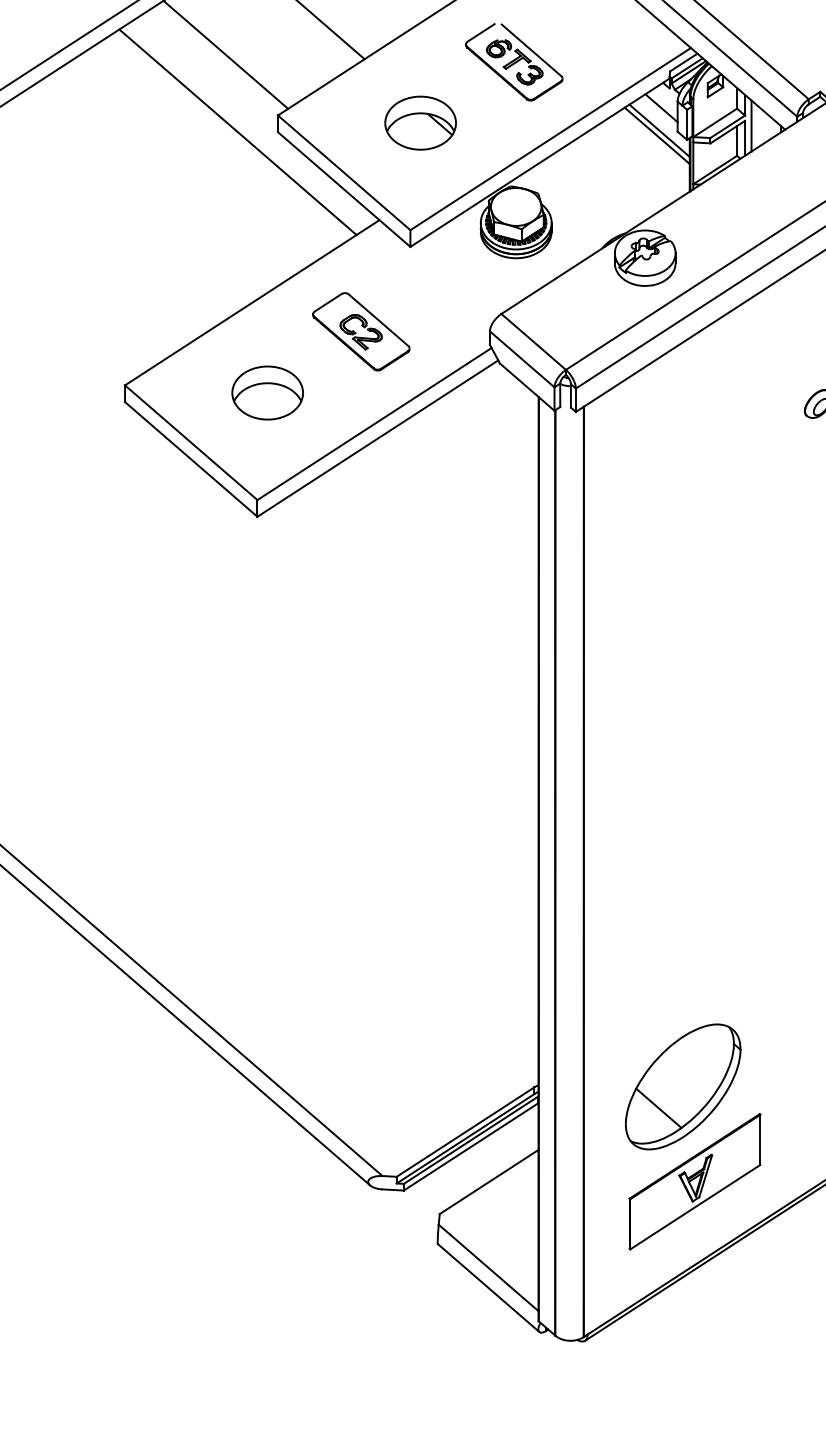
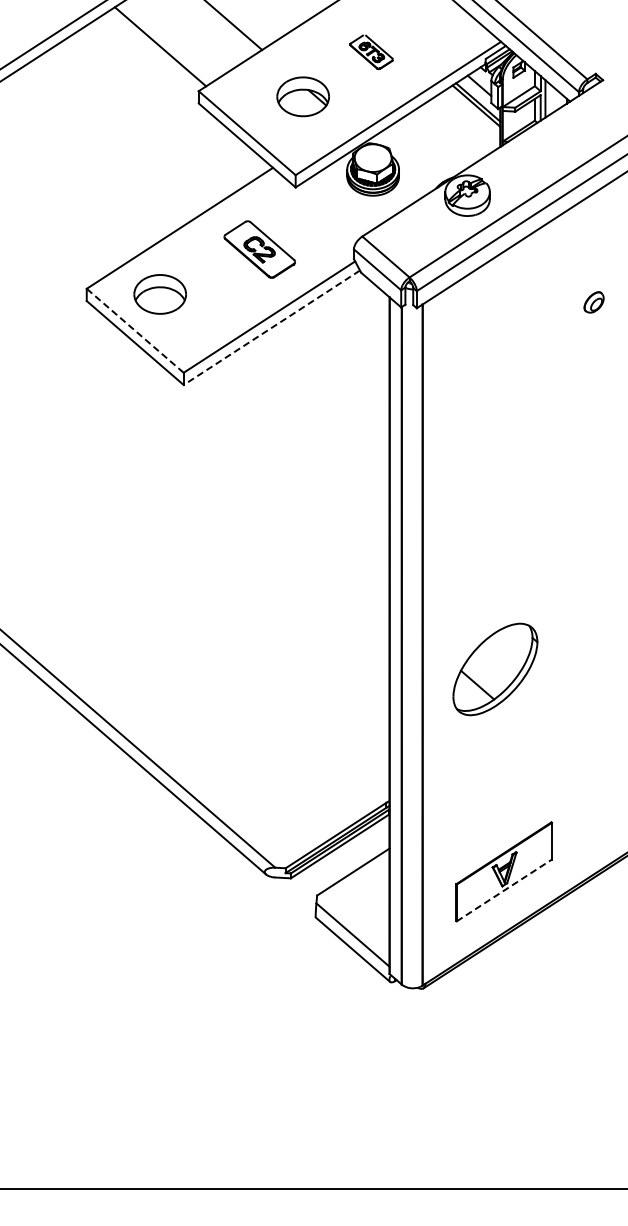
part: (513, 62) -> (371, 52), size x0.6
line: (238, 132) -> (169, 103), removed
part: (266, 393) -> (159, 294), moved
line: (377, 439) -> (271, 328), solid -> dashed
line: (190, 442) -> (134, 330), solid -> dashed
part: (683, 1086) -> (495, 669), moved
line: (695, 1207) -> (504, 890), solid -> dashed

